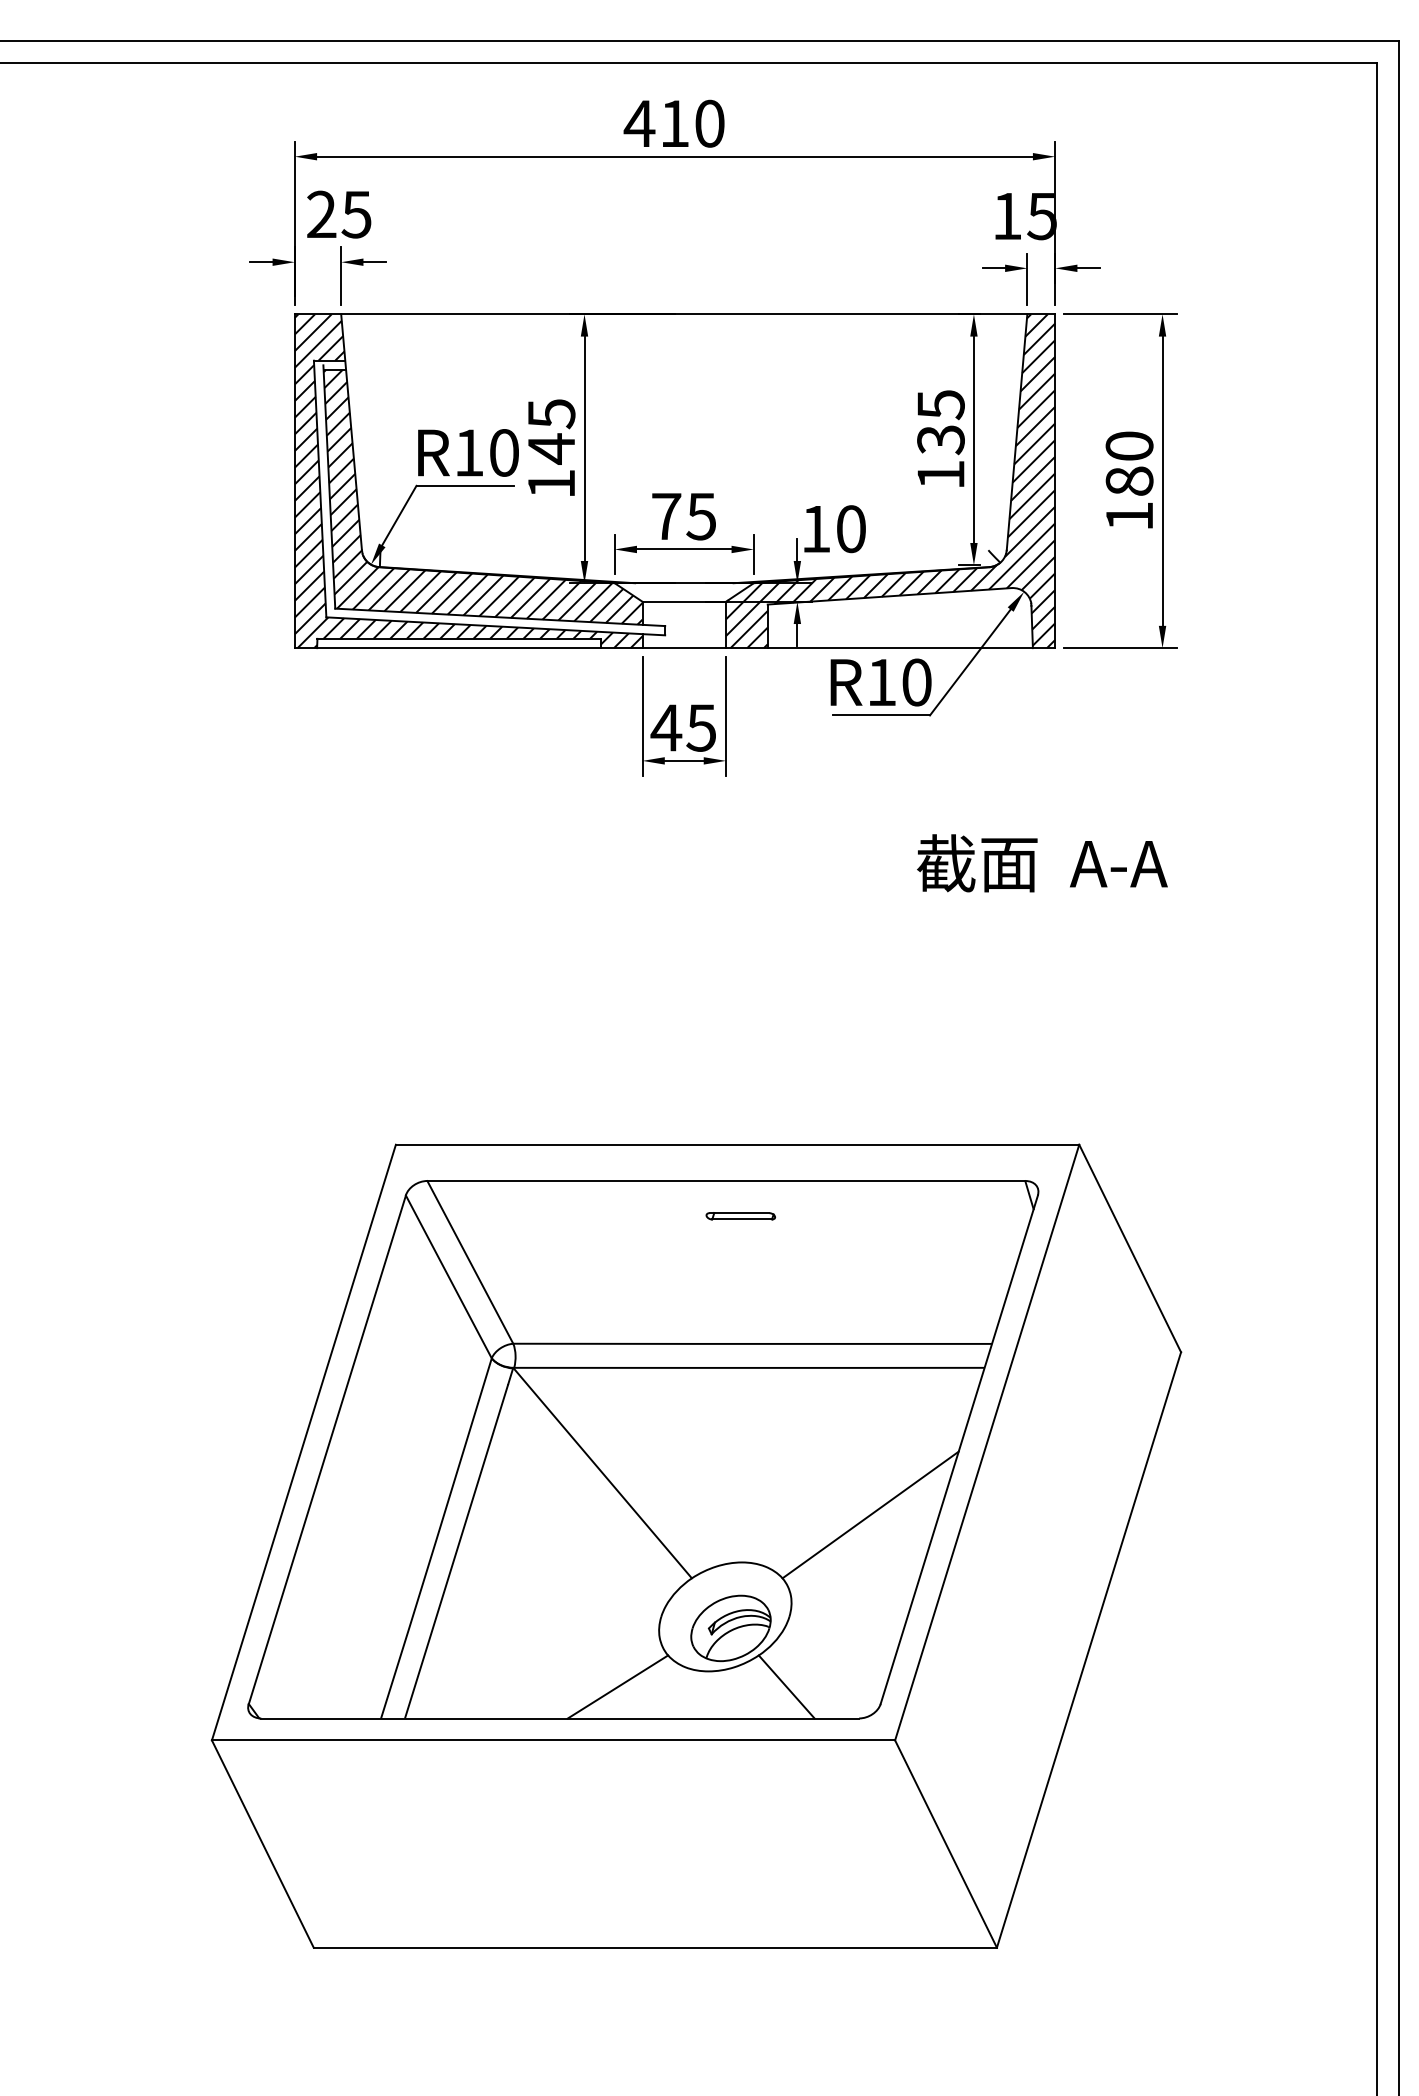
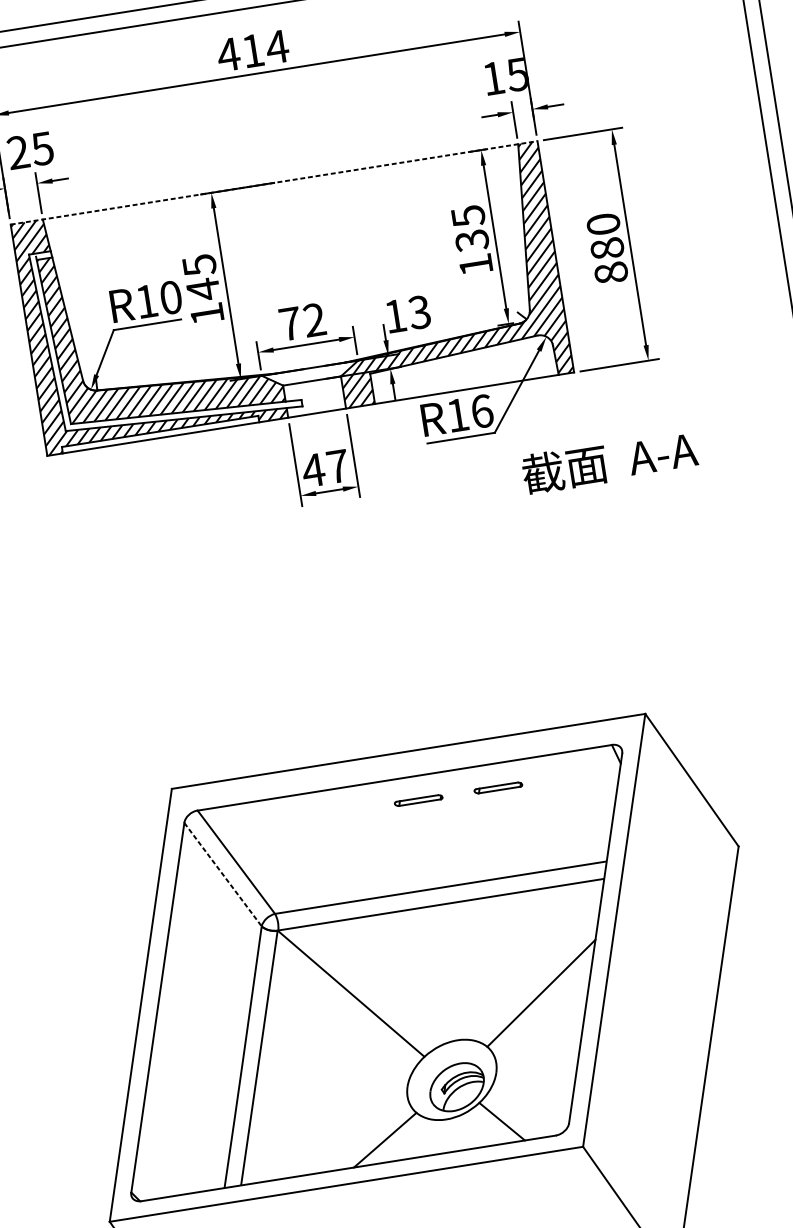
text: (709, 123) -> (277, 46), 410 -> 414
line: (675, 314) -> (274, 182), solid -> dashed
text: (1129, 515) -> (611, 272), 180 -> 880
text: (701, 516) -> (314, 320), 75 -> 72
text: (850, 529) -> (419, 312), 10 -> 13
text: (916, 682) -> (481, 411), R10 -> R16
text: (701, 727) -> (337, 466), 45 -> 47
text: (1042, 863) -> (609, 462), moved
part: (855, 1216) -> (498, 788), added
line: (449, 1277) -> (223, 874), solid -> dashed

